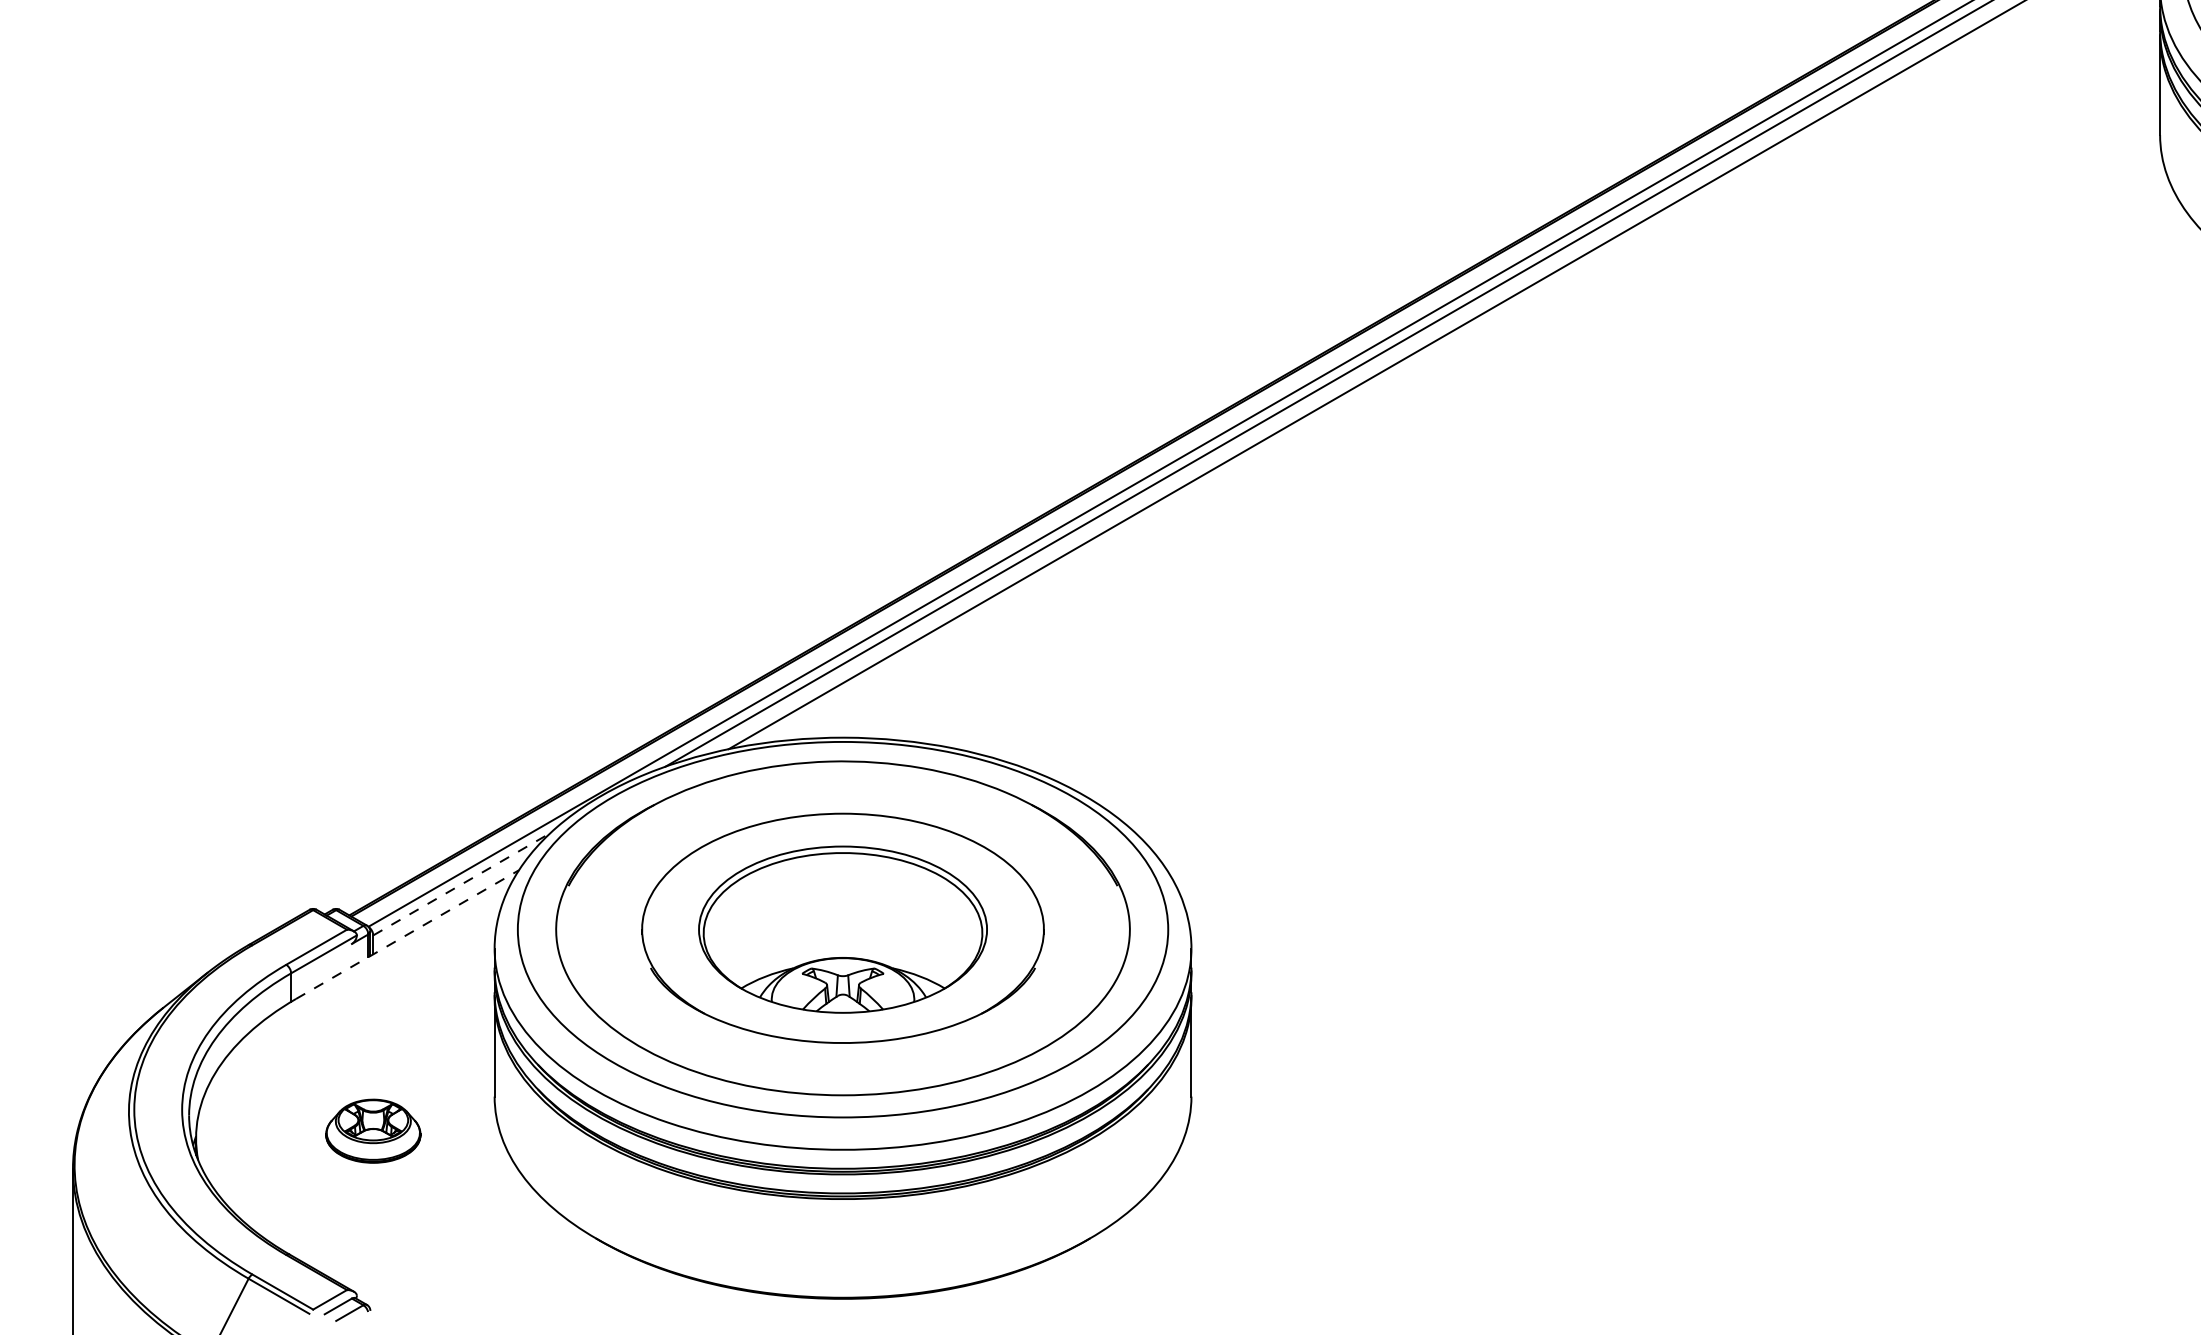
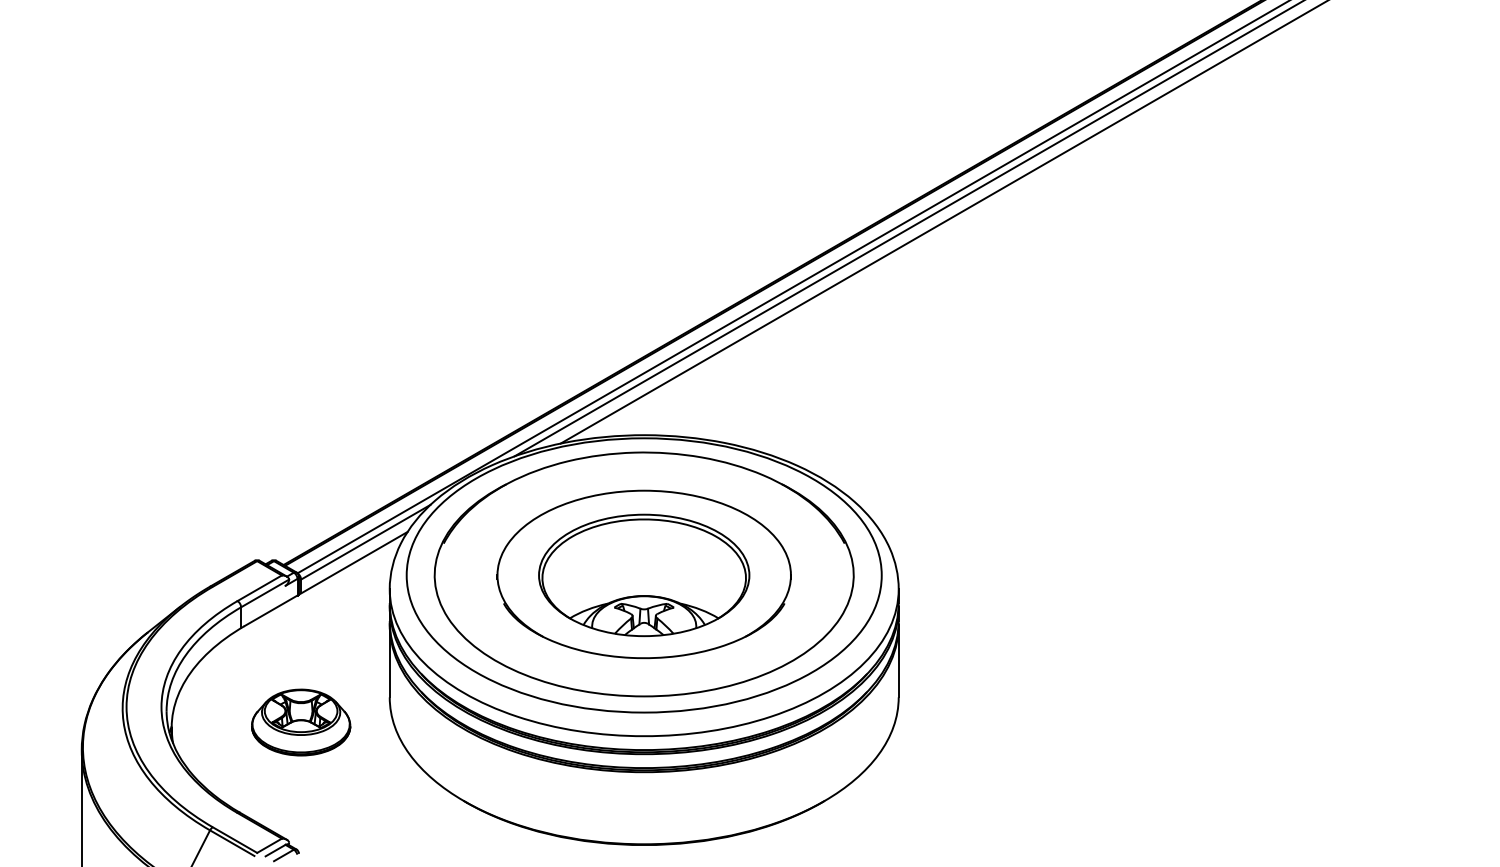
line: (462, 884) -> (366, 542), dashed -> solid
line: (407, 934) -> (326, 578), dashed -> solid
part: (373, 1131) -> (301, 722), size x1.43

